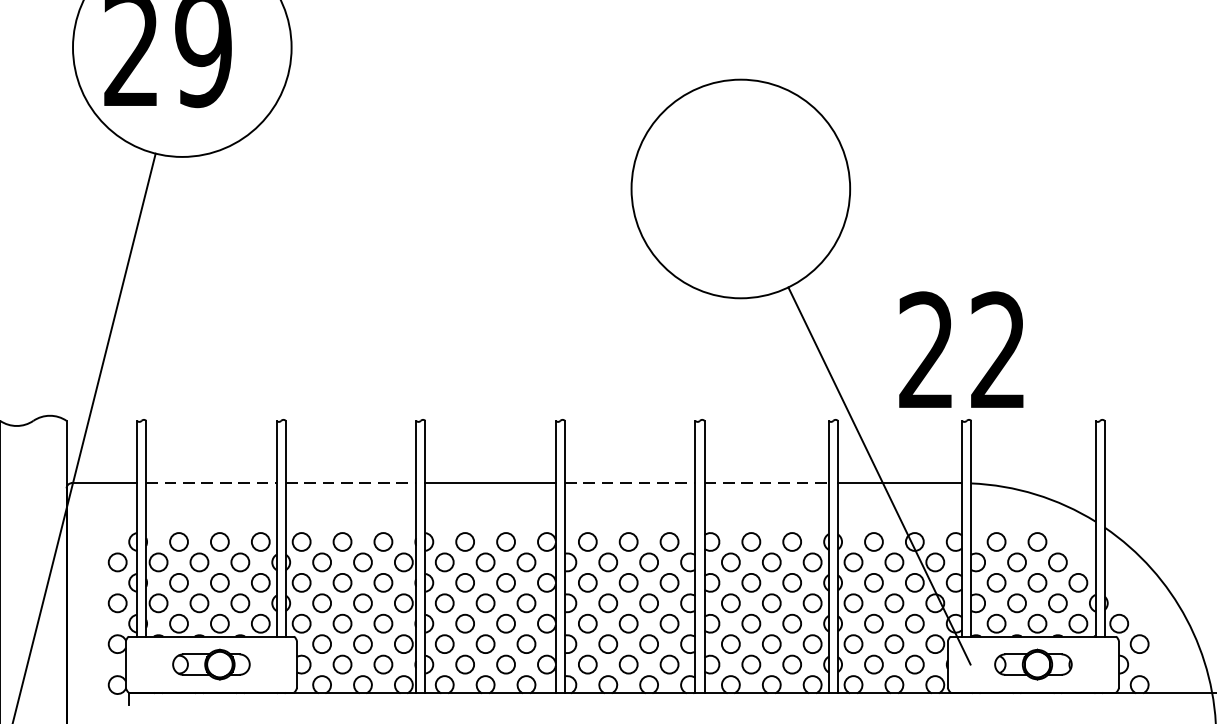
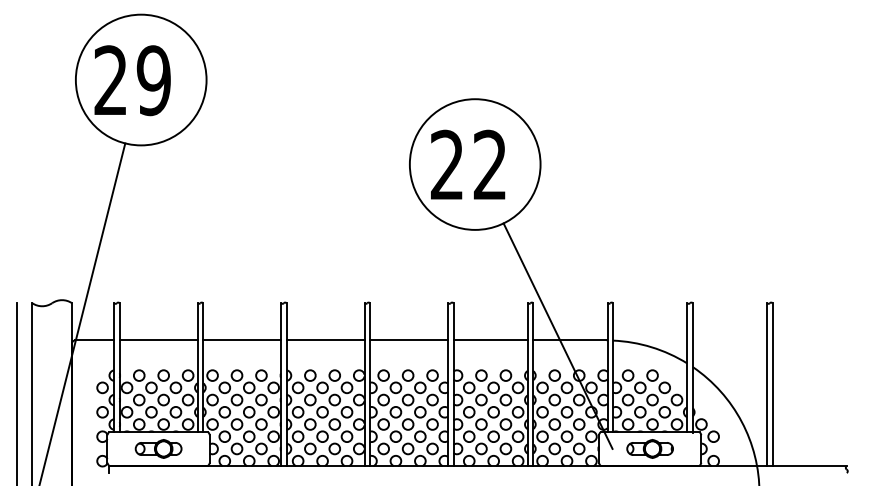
text: (962, 349) -> (468, 164), moved
line: (211, 483) -> (158, 340), dashed -> solid
line: (351, 483) -> (242, 340), dashed -> solid
line: (630, 483) -> (409, 340), dashed -> solid
line: (768, 483) -> (491, 340), dashed -> solid

